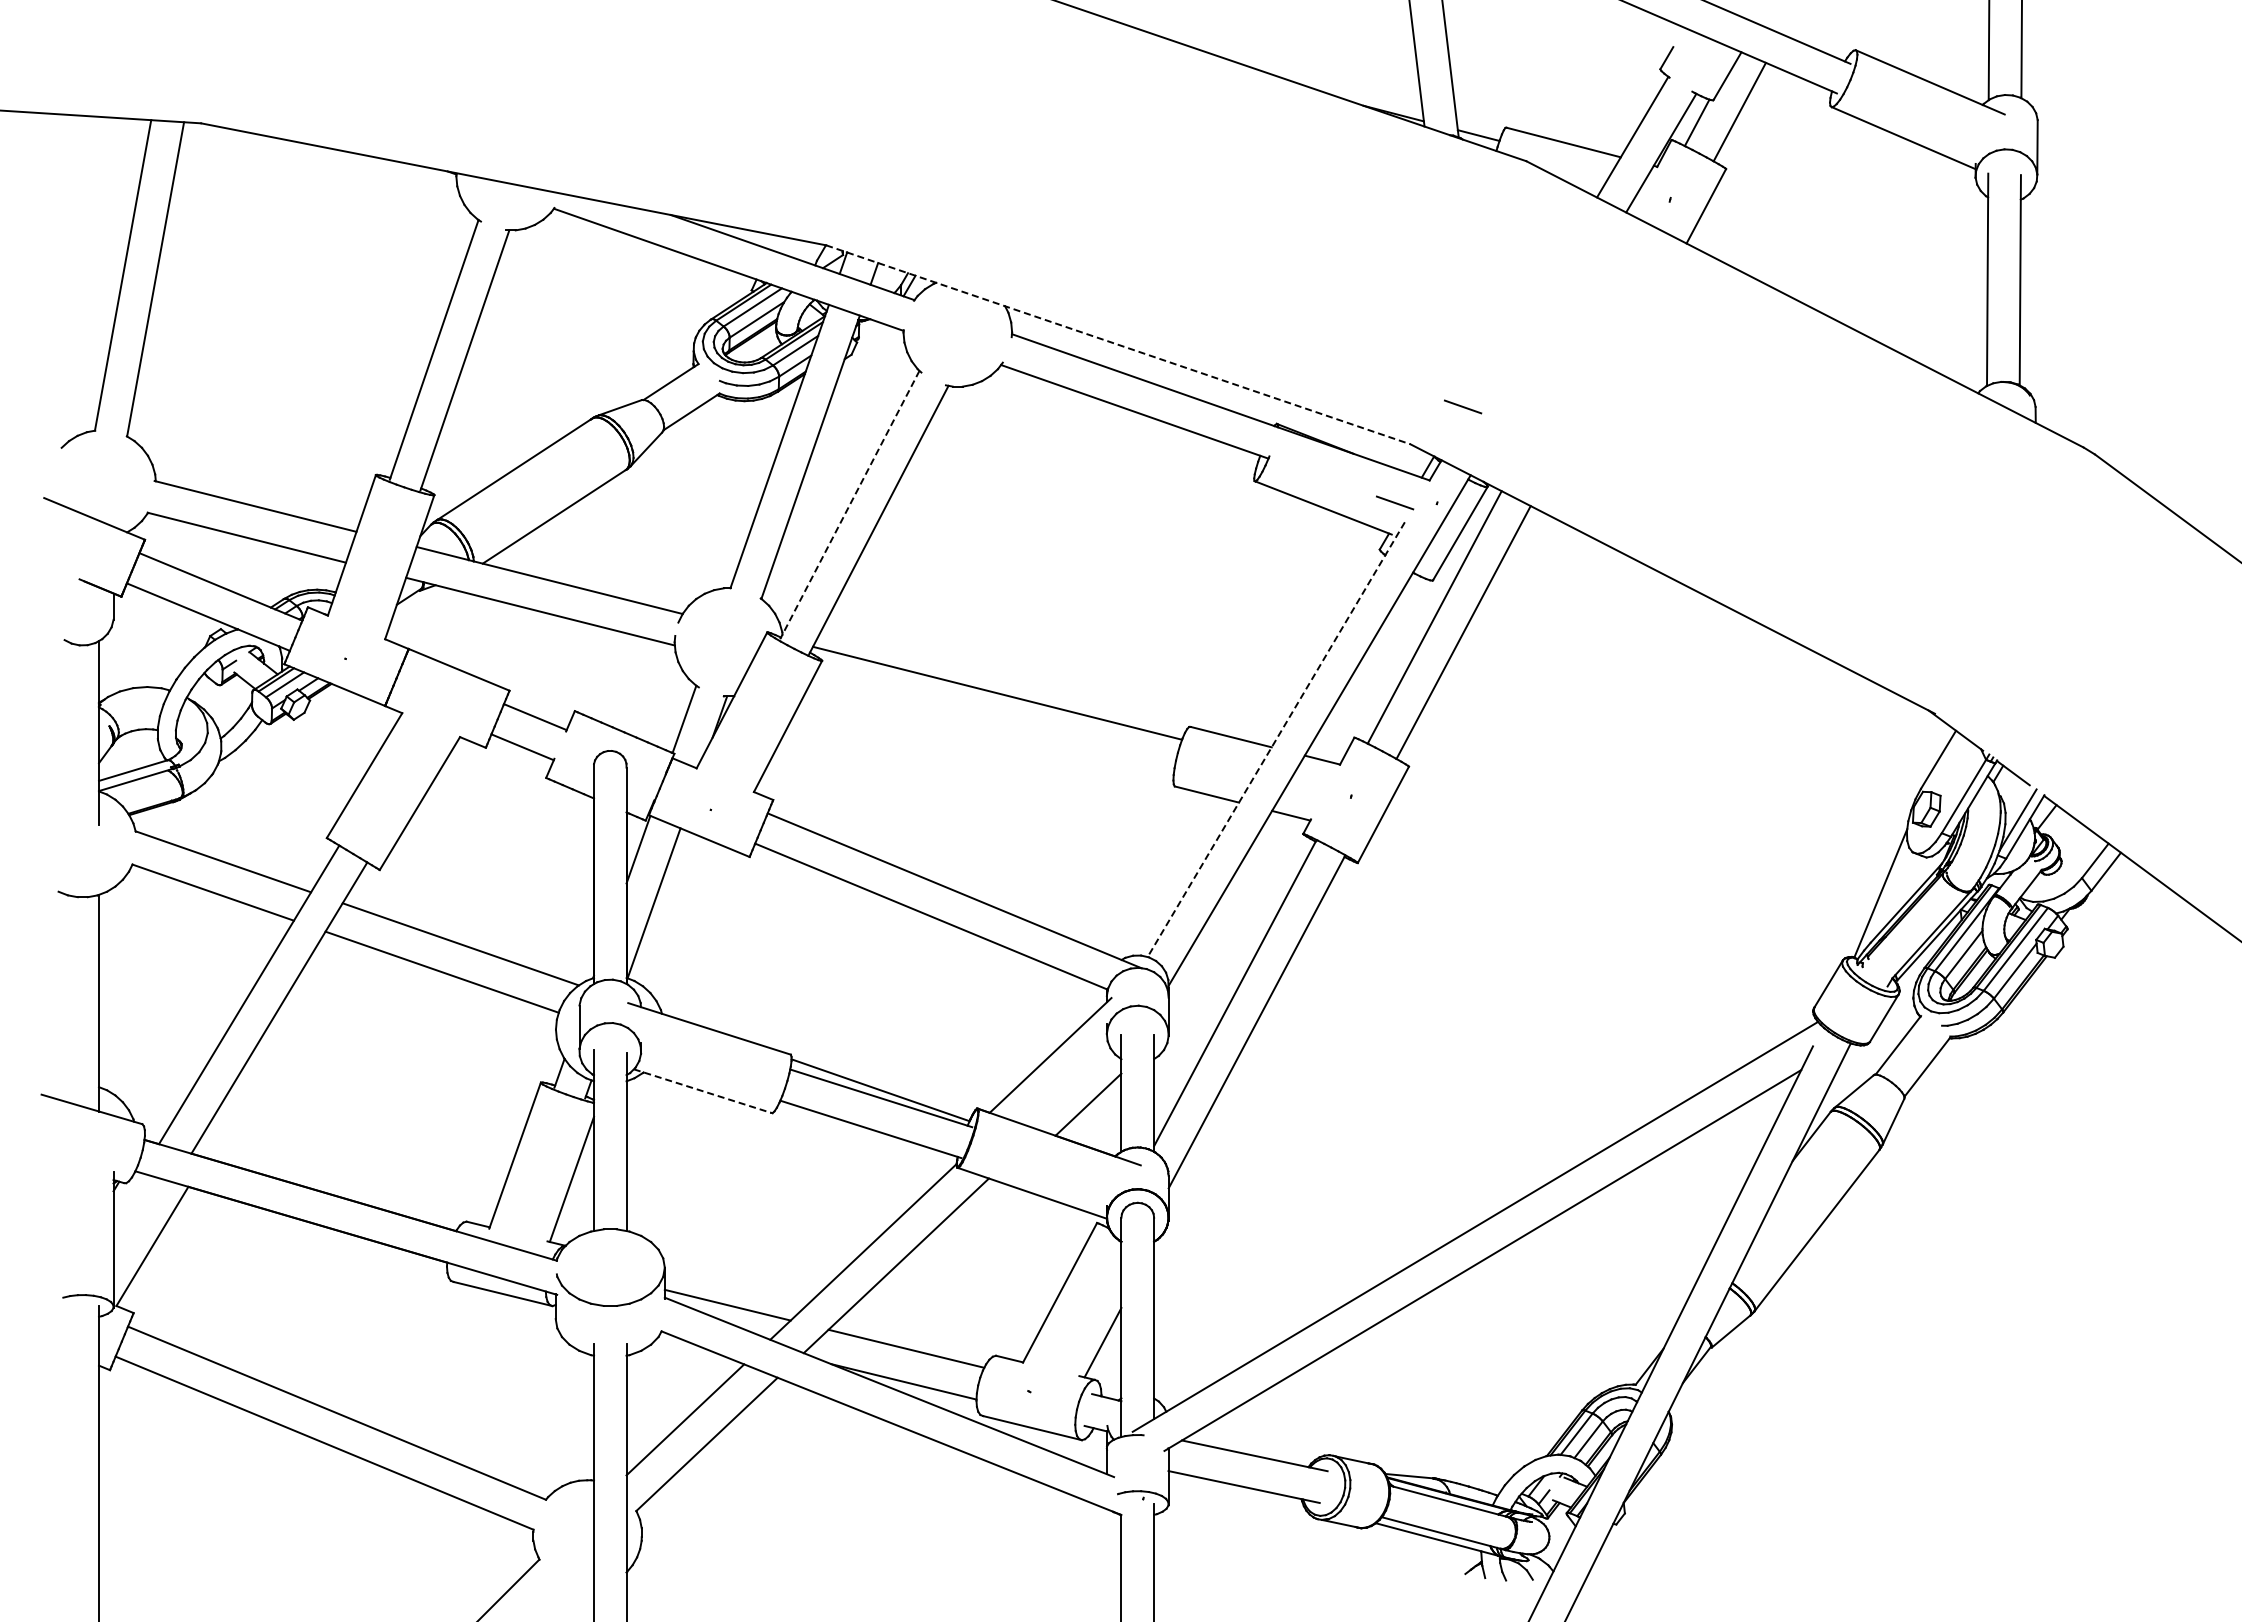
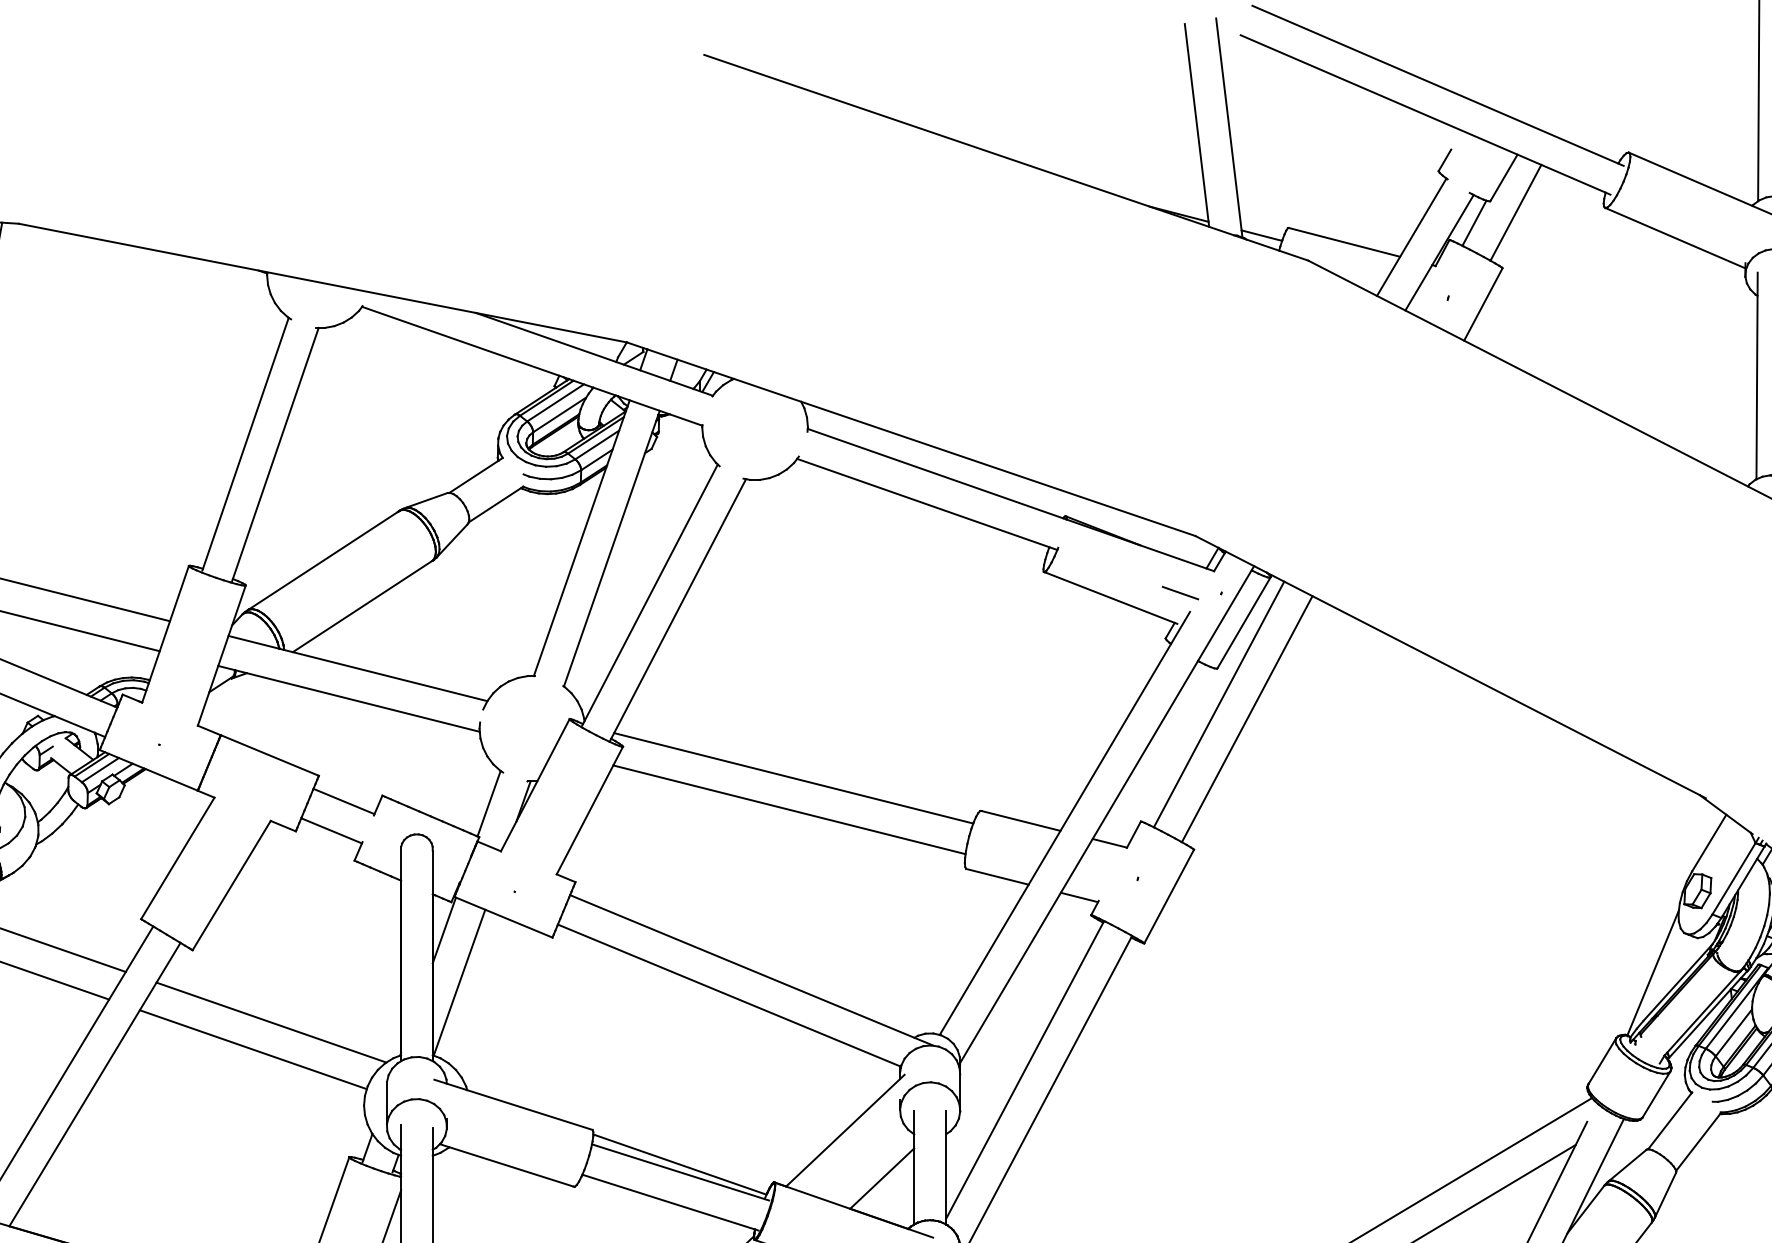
line: (1118, 344) -> (911, 438), dashed -> solid
line: (1463, 406) -> (1247, 499), removed
line: (849, 505) -> (649, 595), dashed -> solid
line: (993, 725) -> (789, 809), added
line: (1276, 739) -> (1065, 823), dashed -> solid
line: (702, 1091) -> (506, 1165), dashed -> solid

